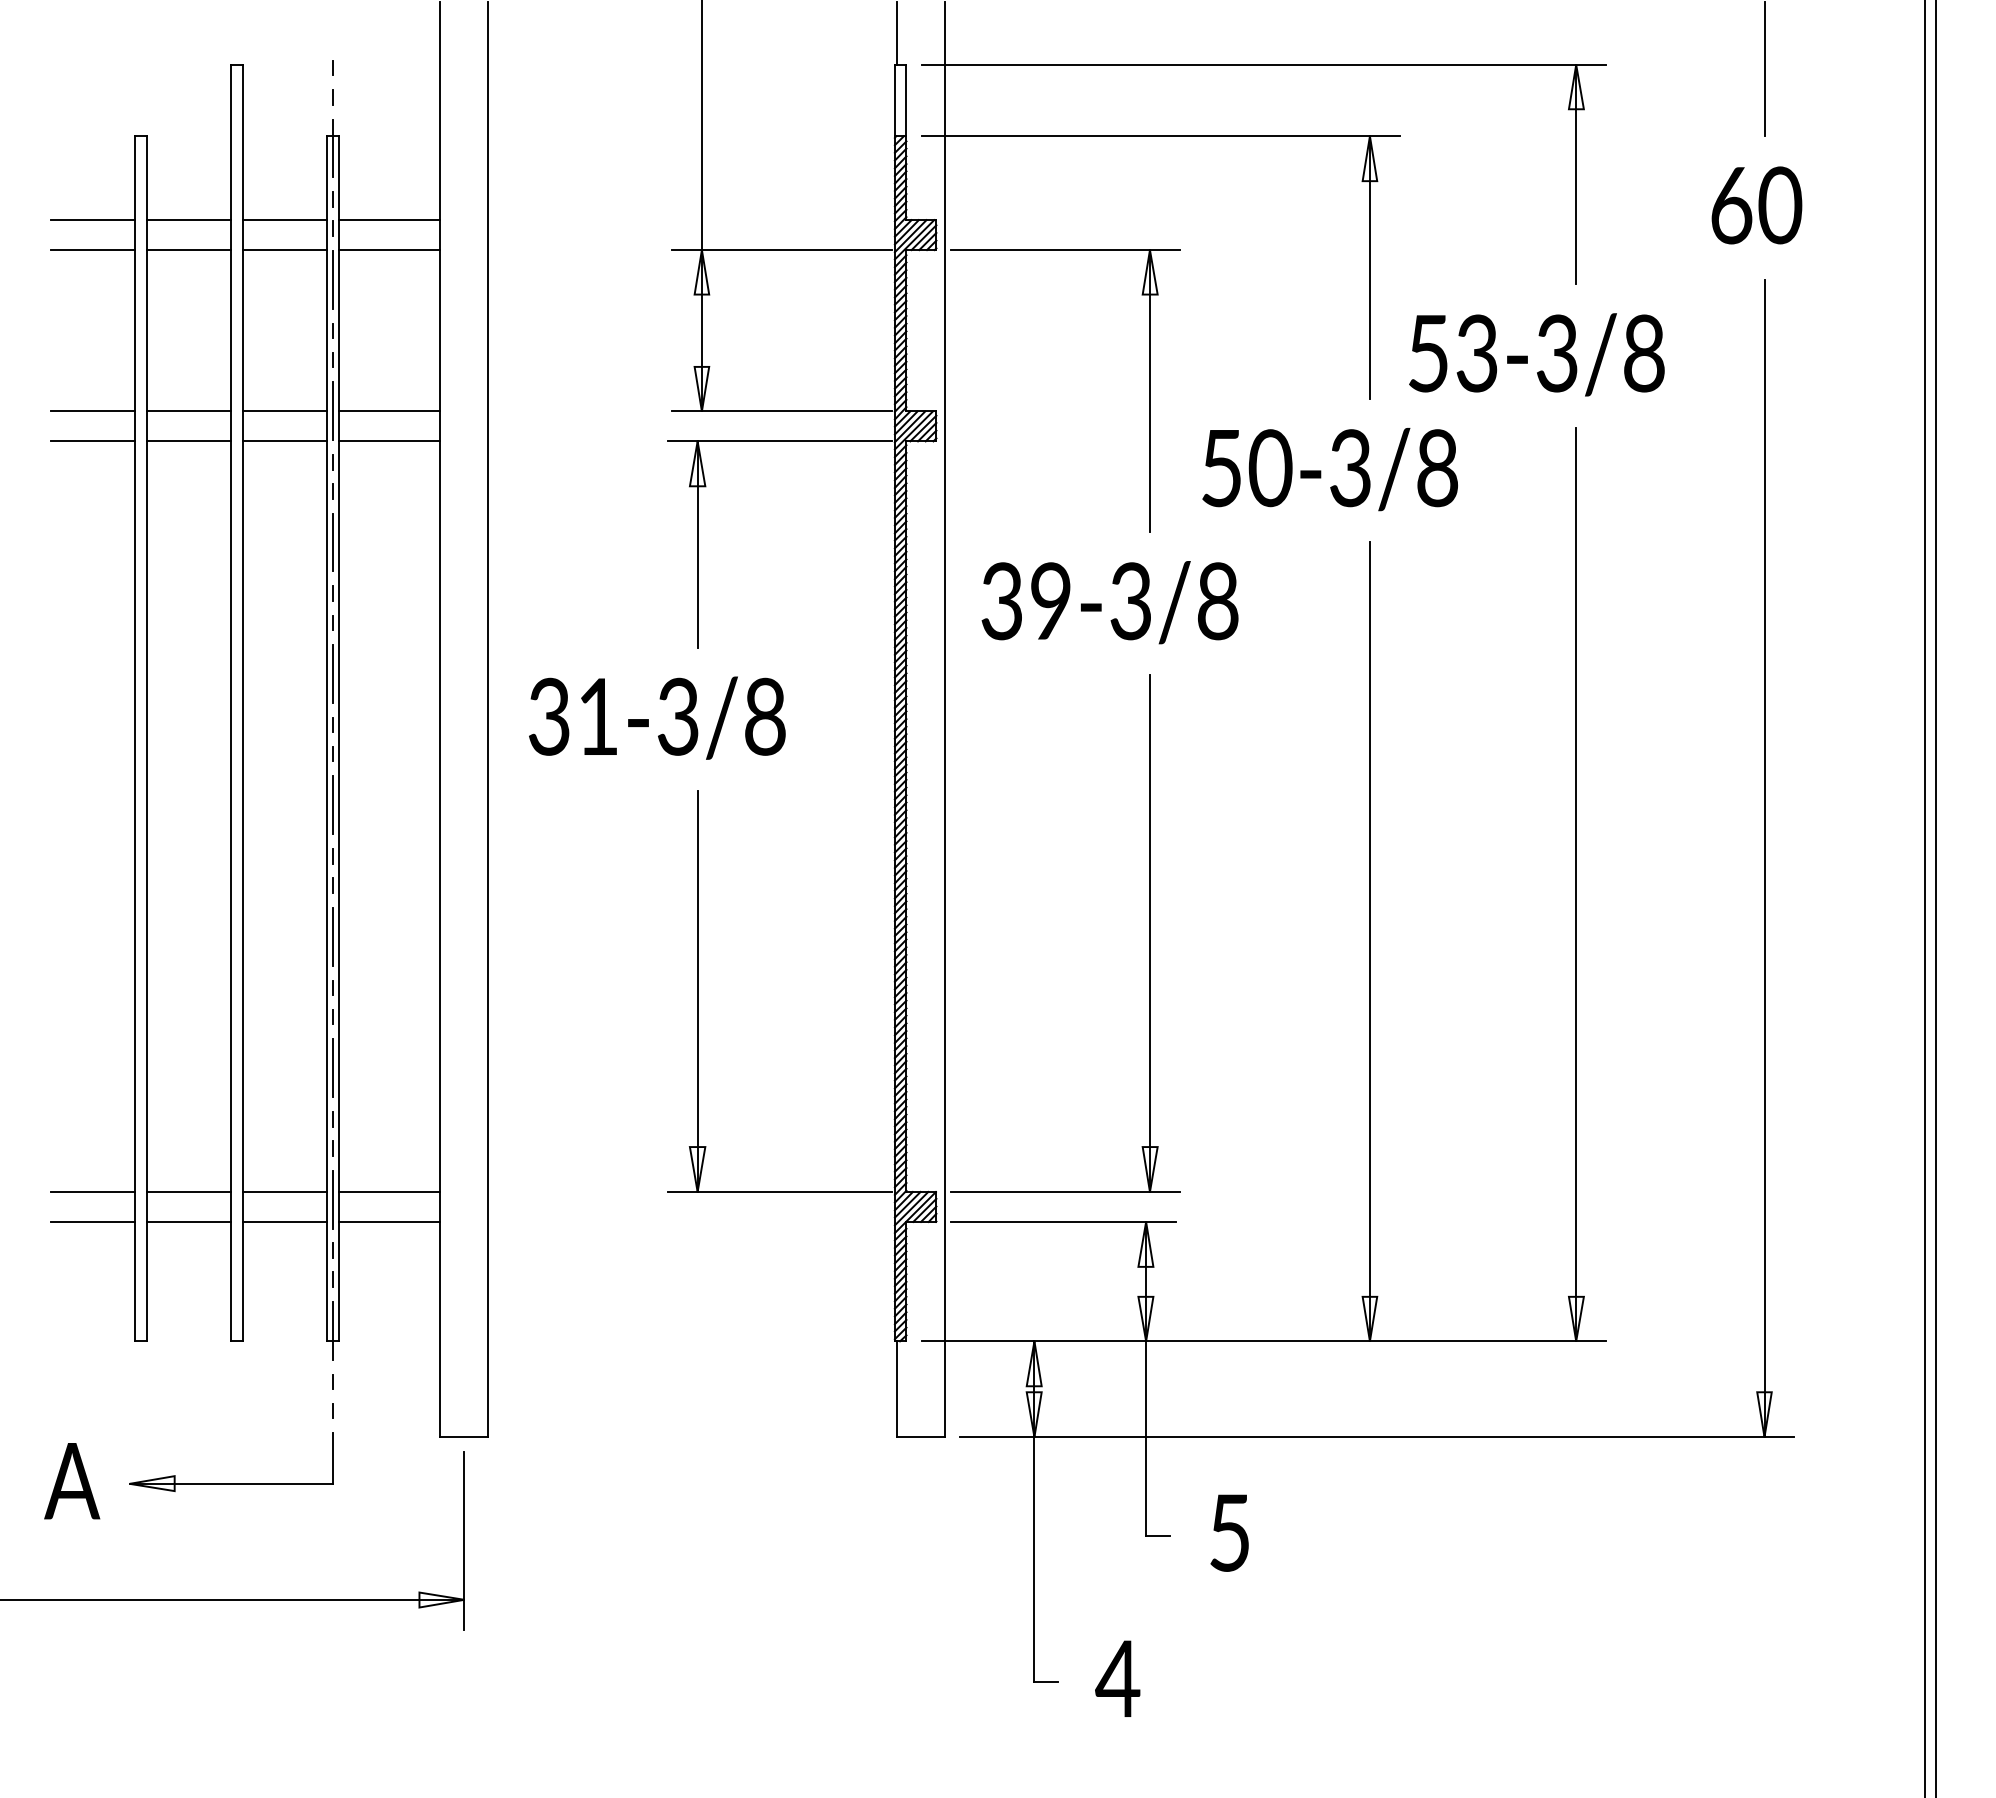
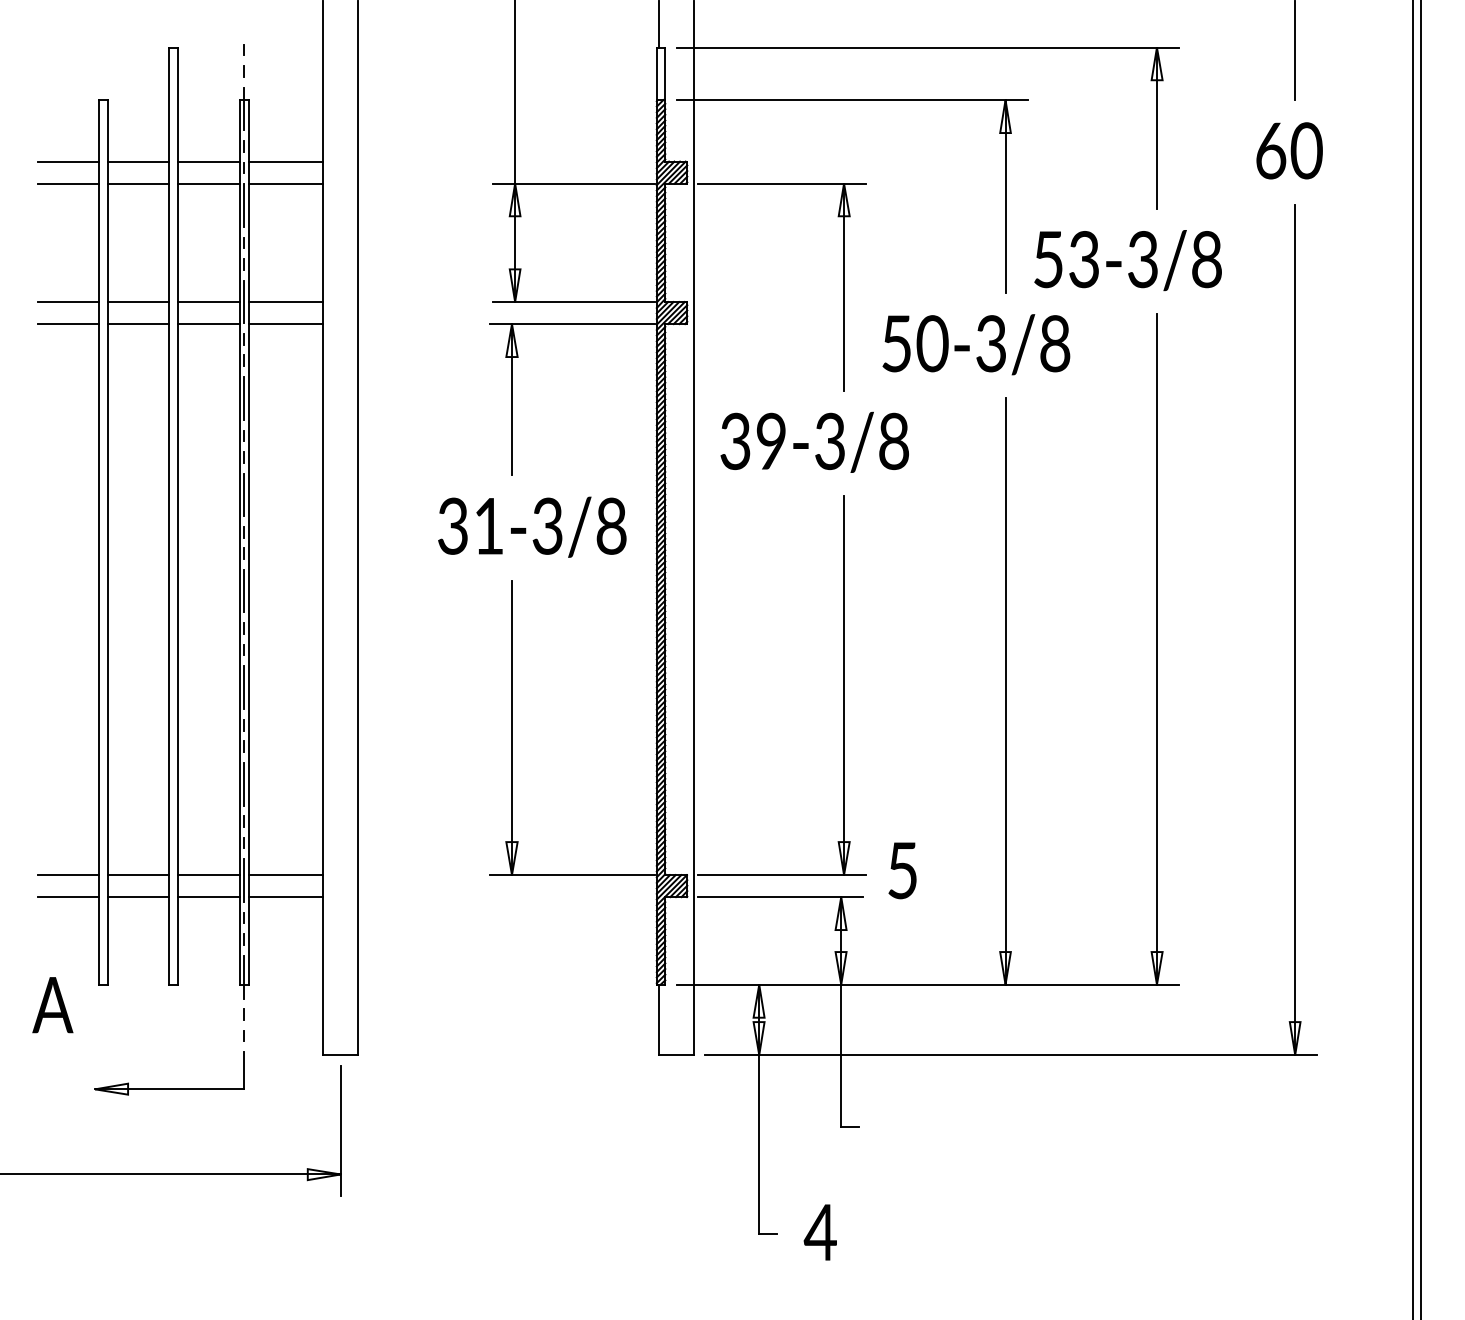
text: (657, 717) -> (532, 526), moved
text: (72, 1481) -> (53, 1005), moved
text: (1229, 1532) -> (902, 870), moved

